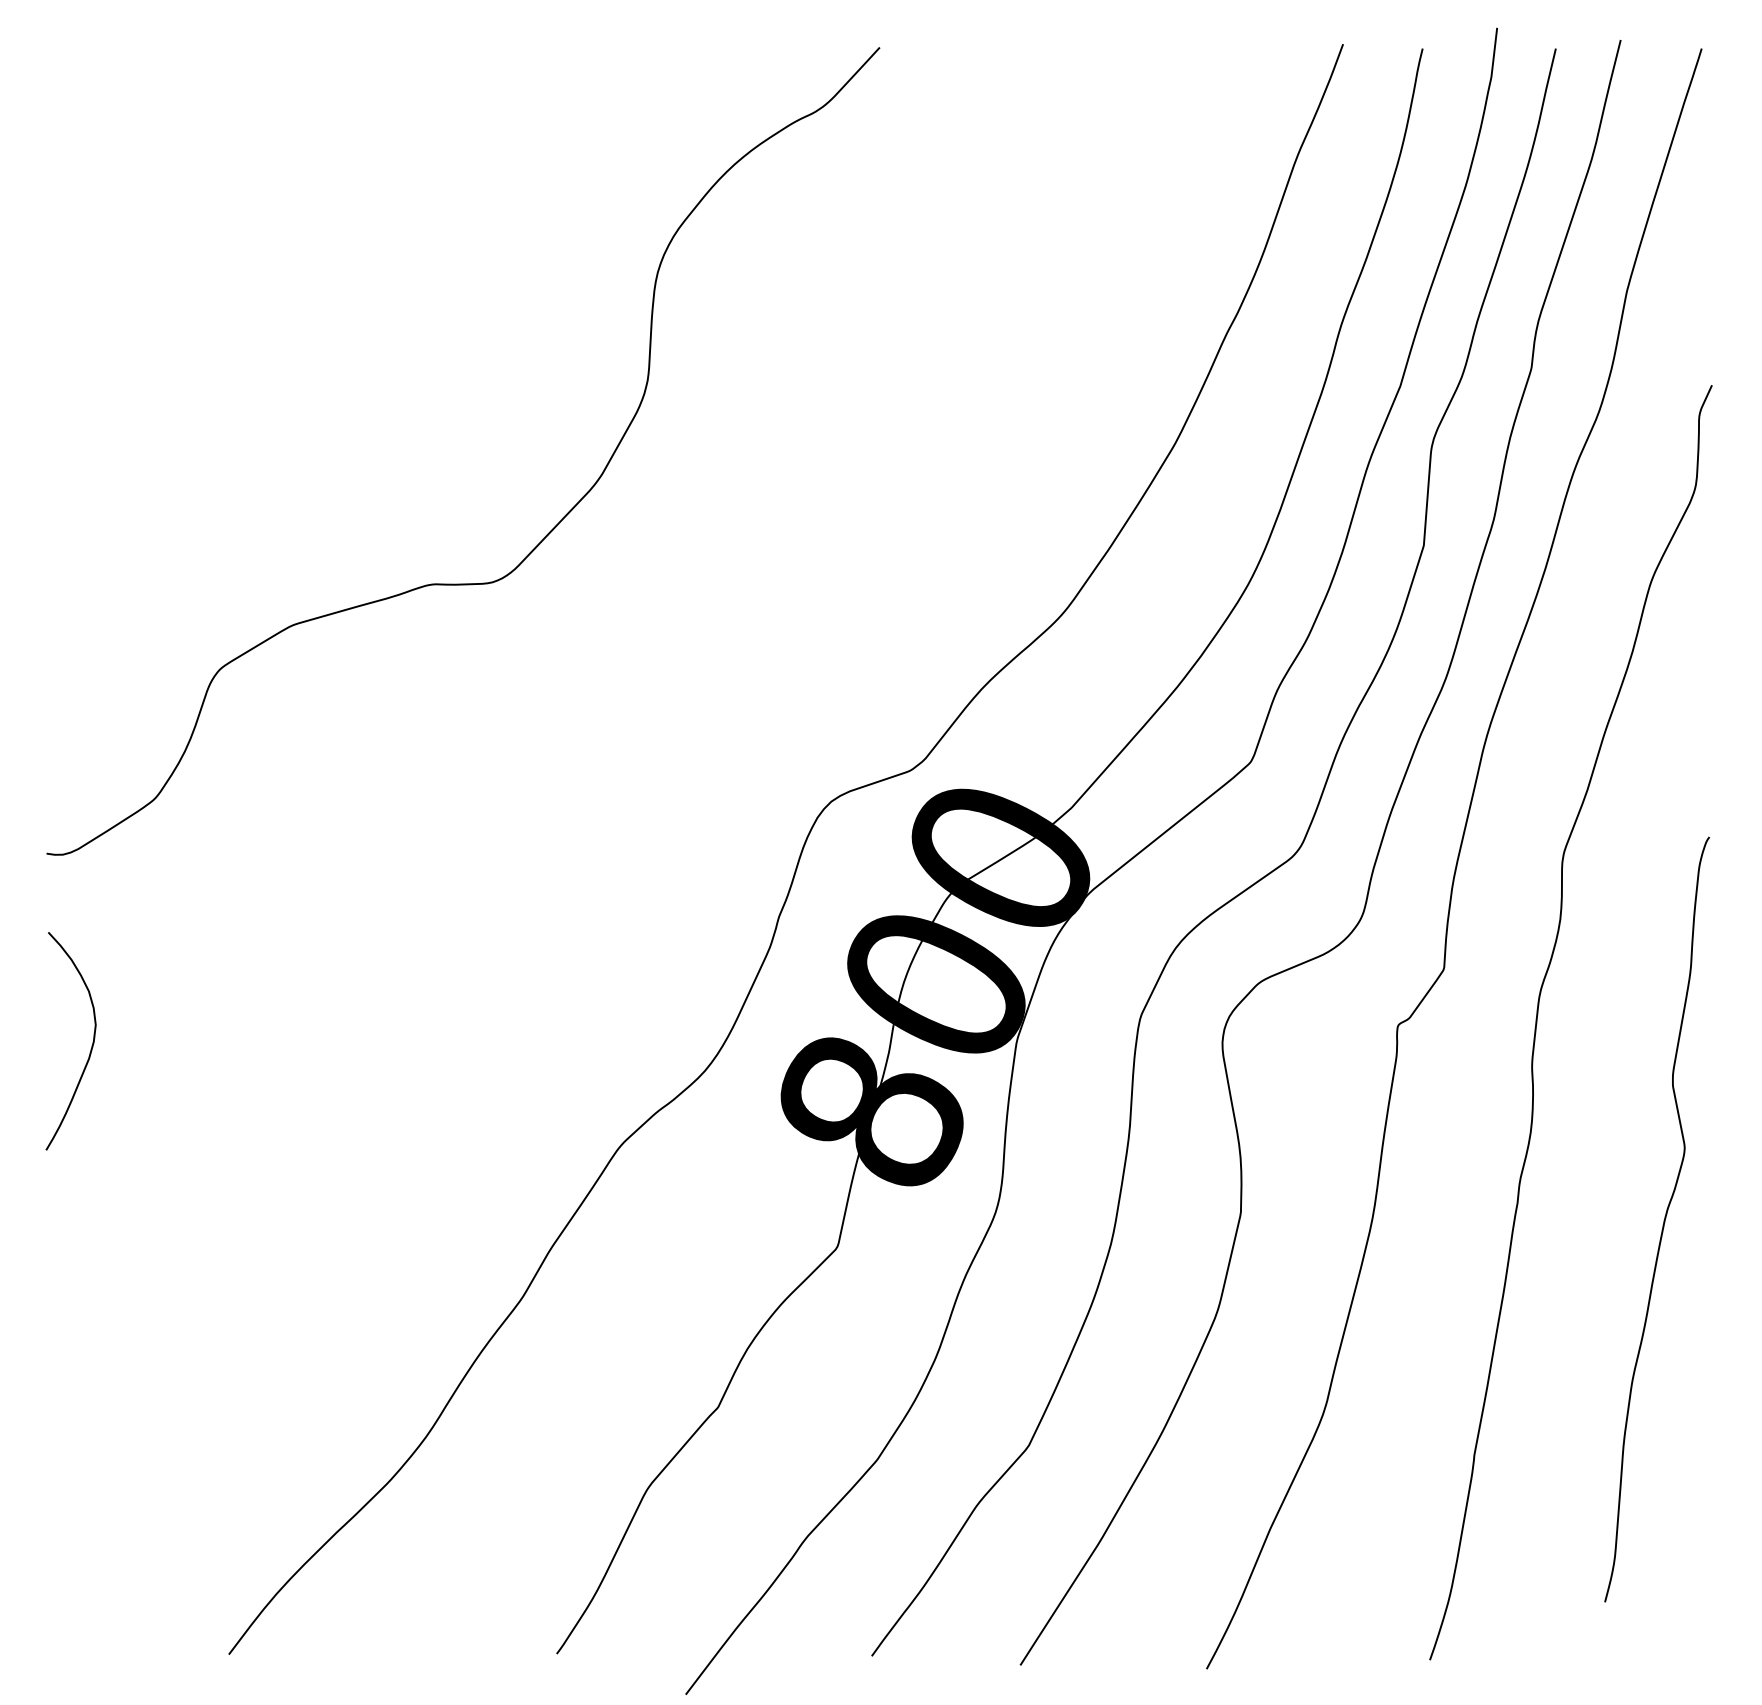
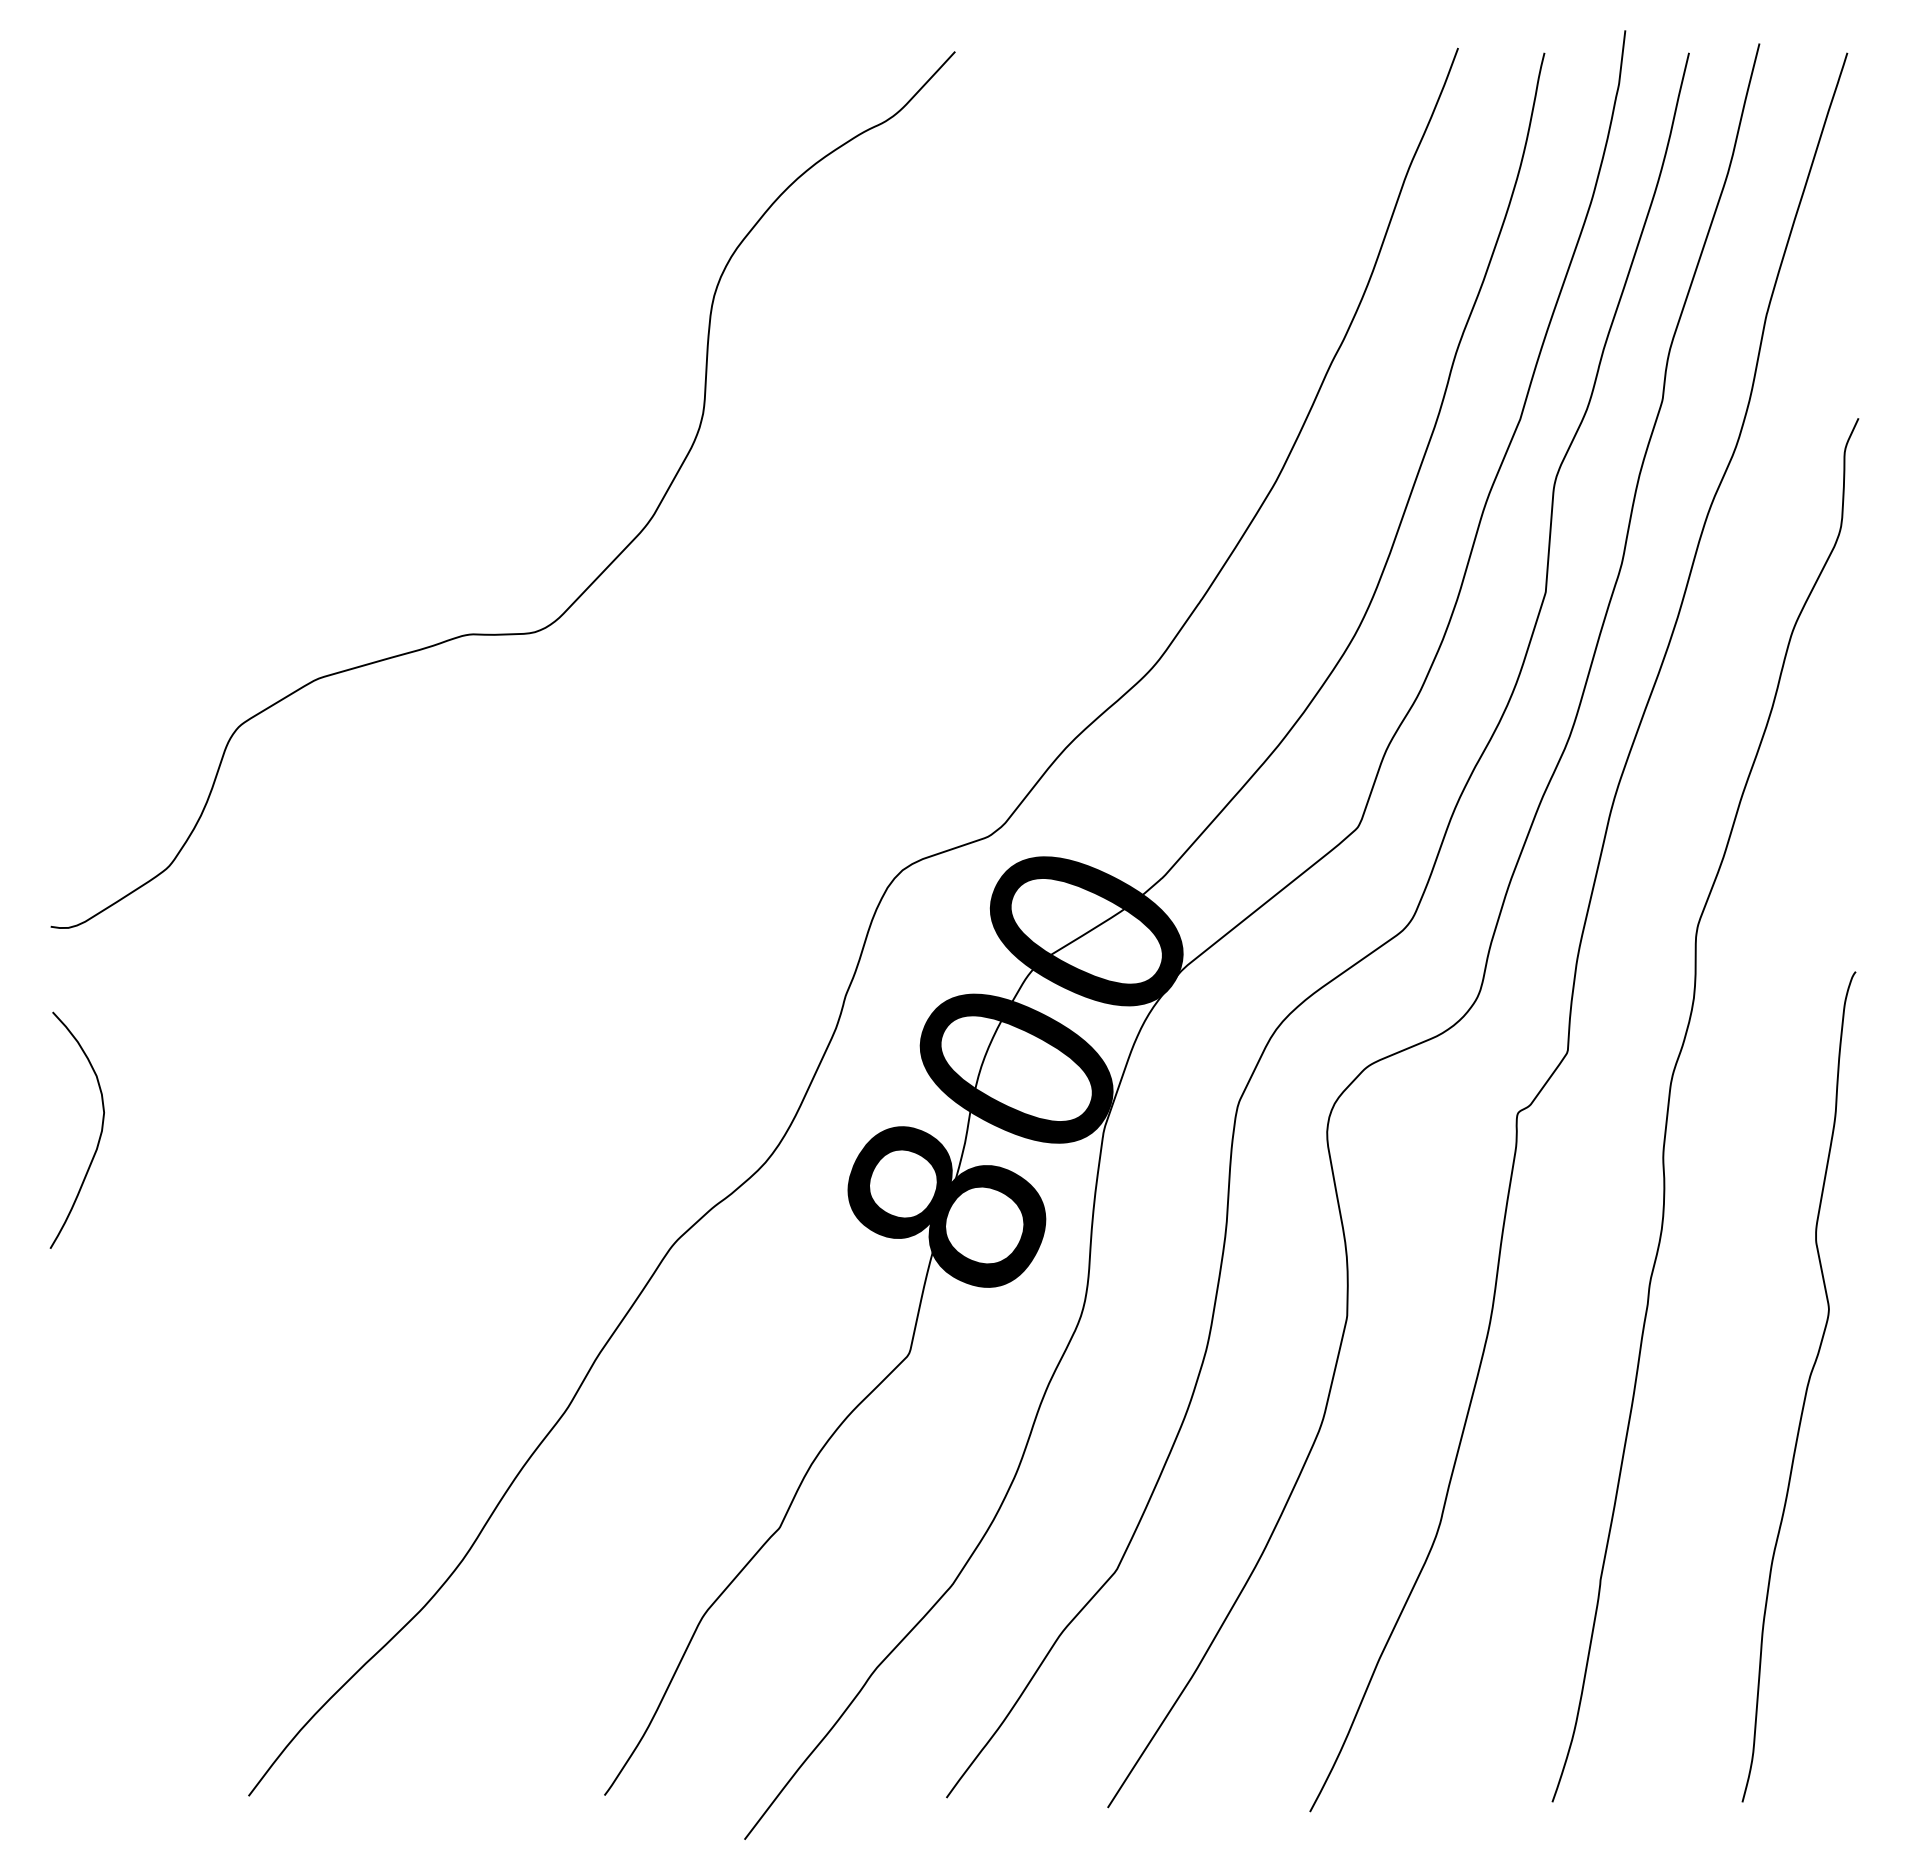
curve: (1663, 1220) -> (1805, 1387), moved

